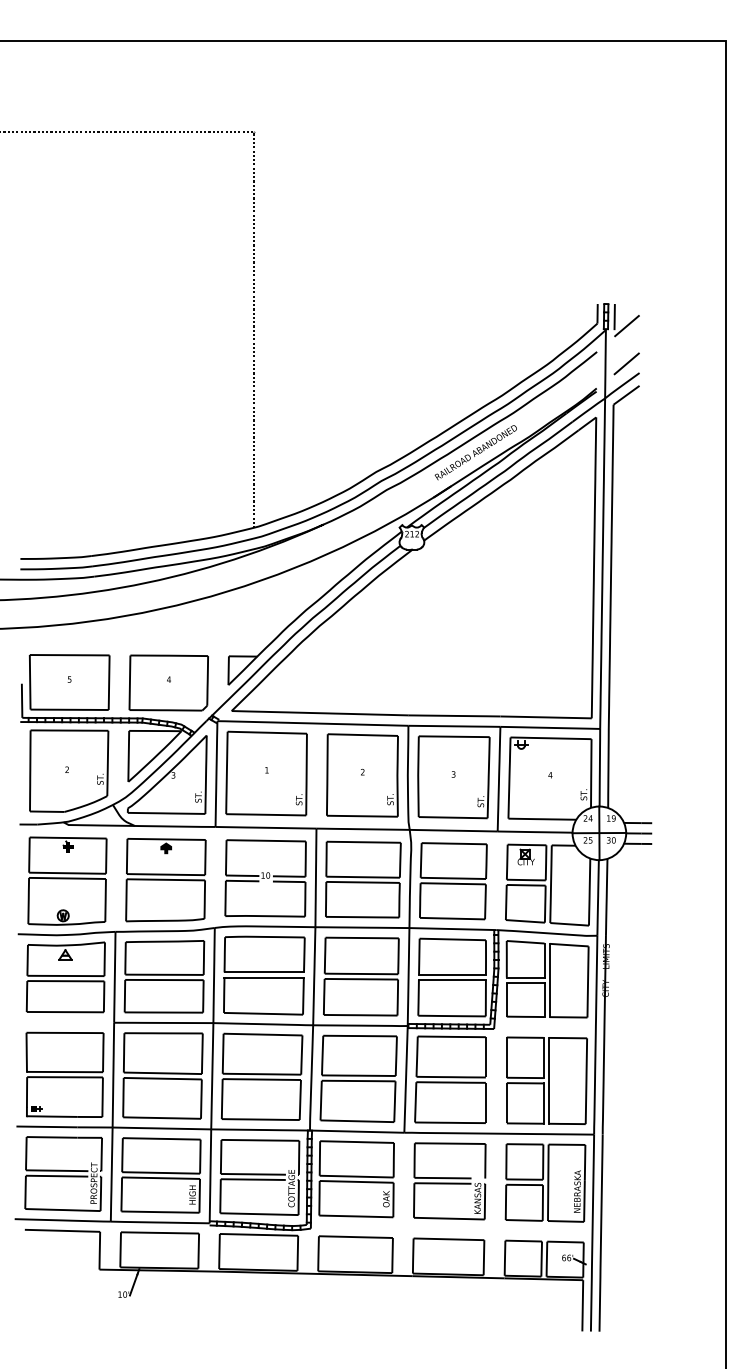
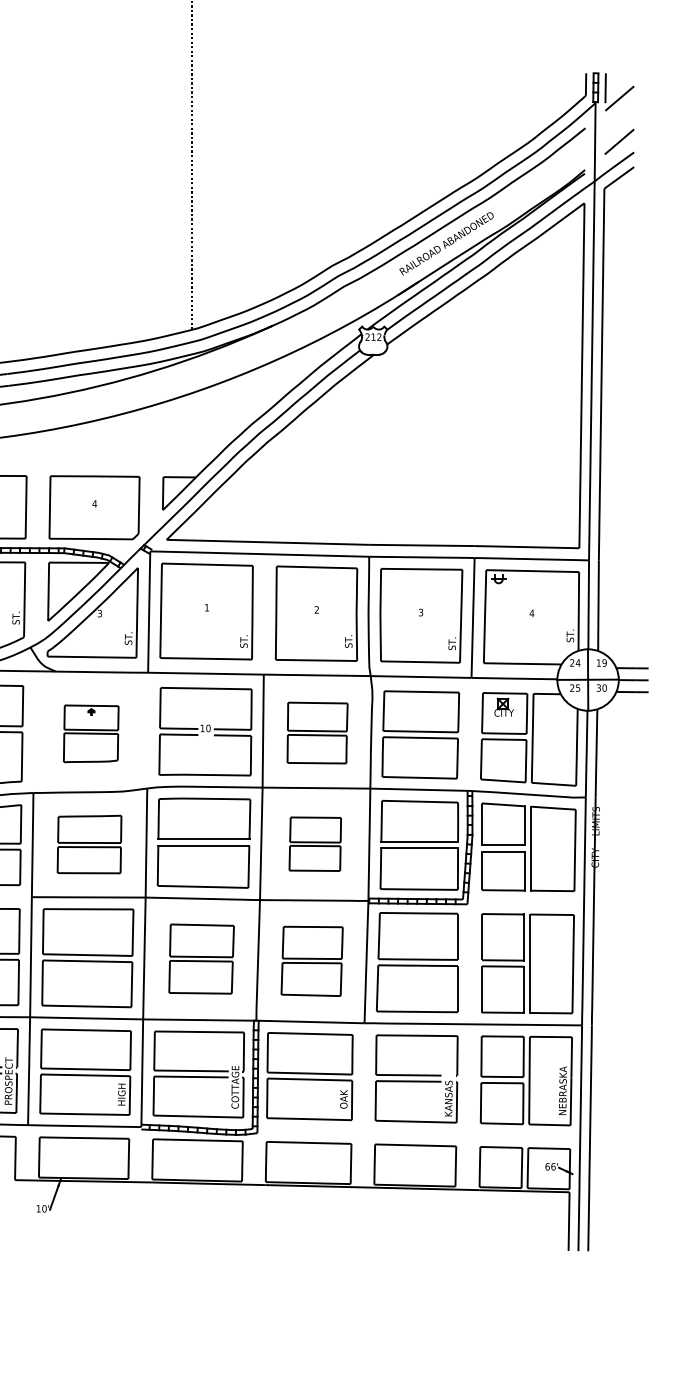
part: (363, 879) -> (317, 732), size x0.7
part: (165, 880) -> (90, 734), size x0.6
part: (164, 976) -> (89, 844), size x0.7
part: (361, 976) -> (315, 844), size x0.6
part: (262, 1076) -> (201, 958), size x0.7
part: (358, 1078) -> (311, 961), size x0.7

